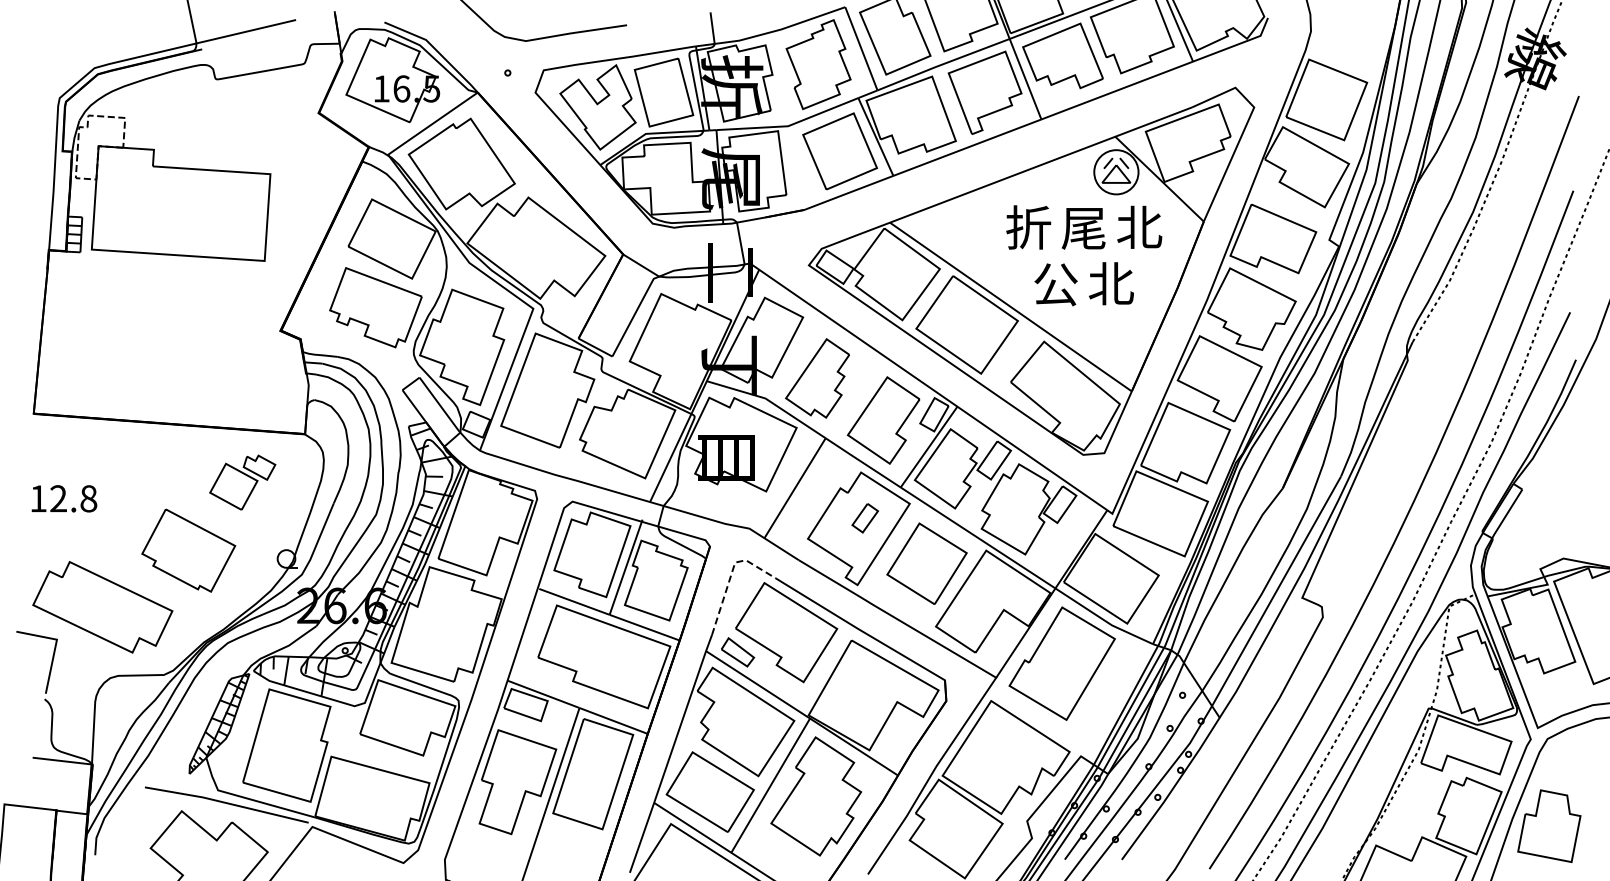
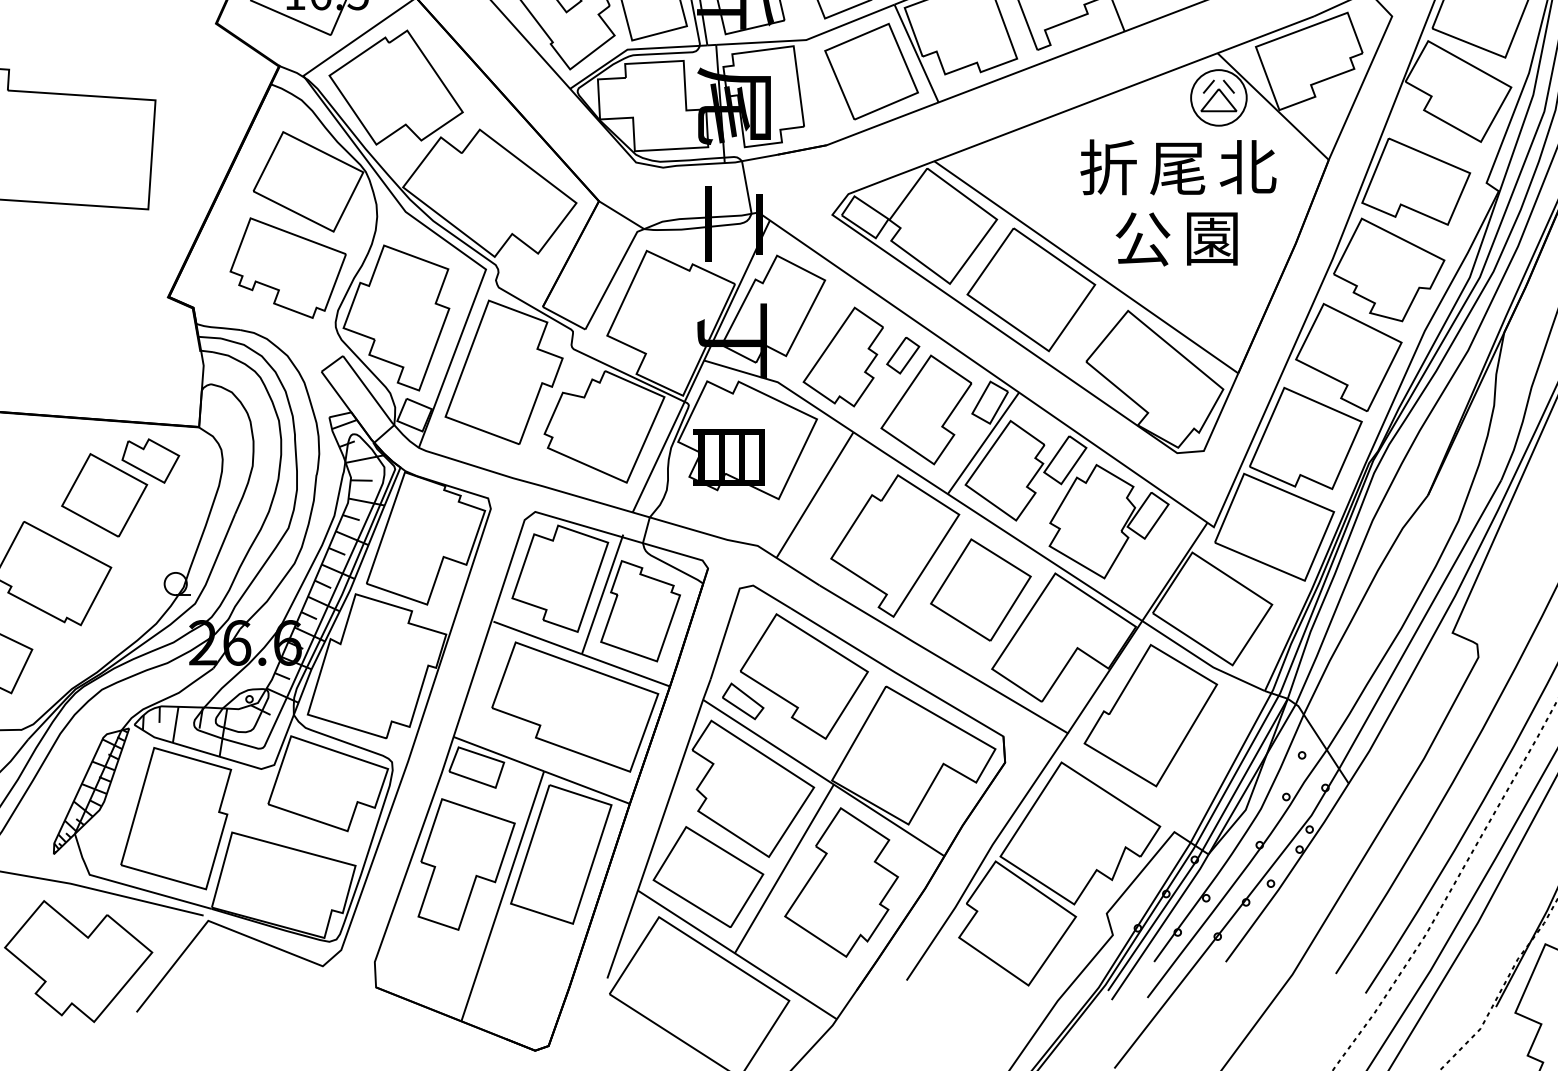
text: (1110, 283) -> (1211, 237), 北 -> 園
part: (242, 482) -> (120, 487), size x1.43
part: (864, 518) -> (902, 355), moved
line: (731, 574) -> (735, 603), dashed -> solid

